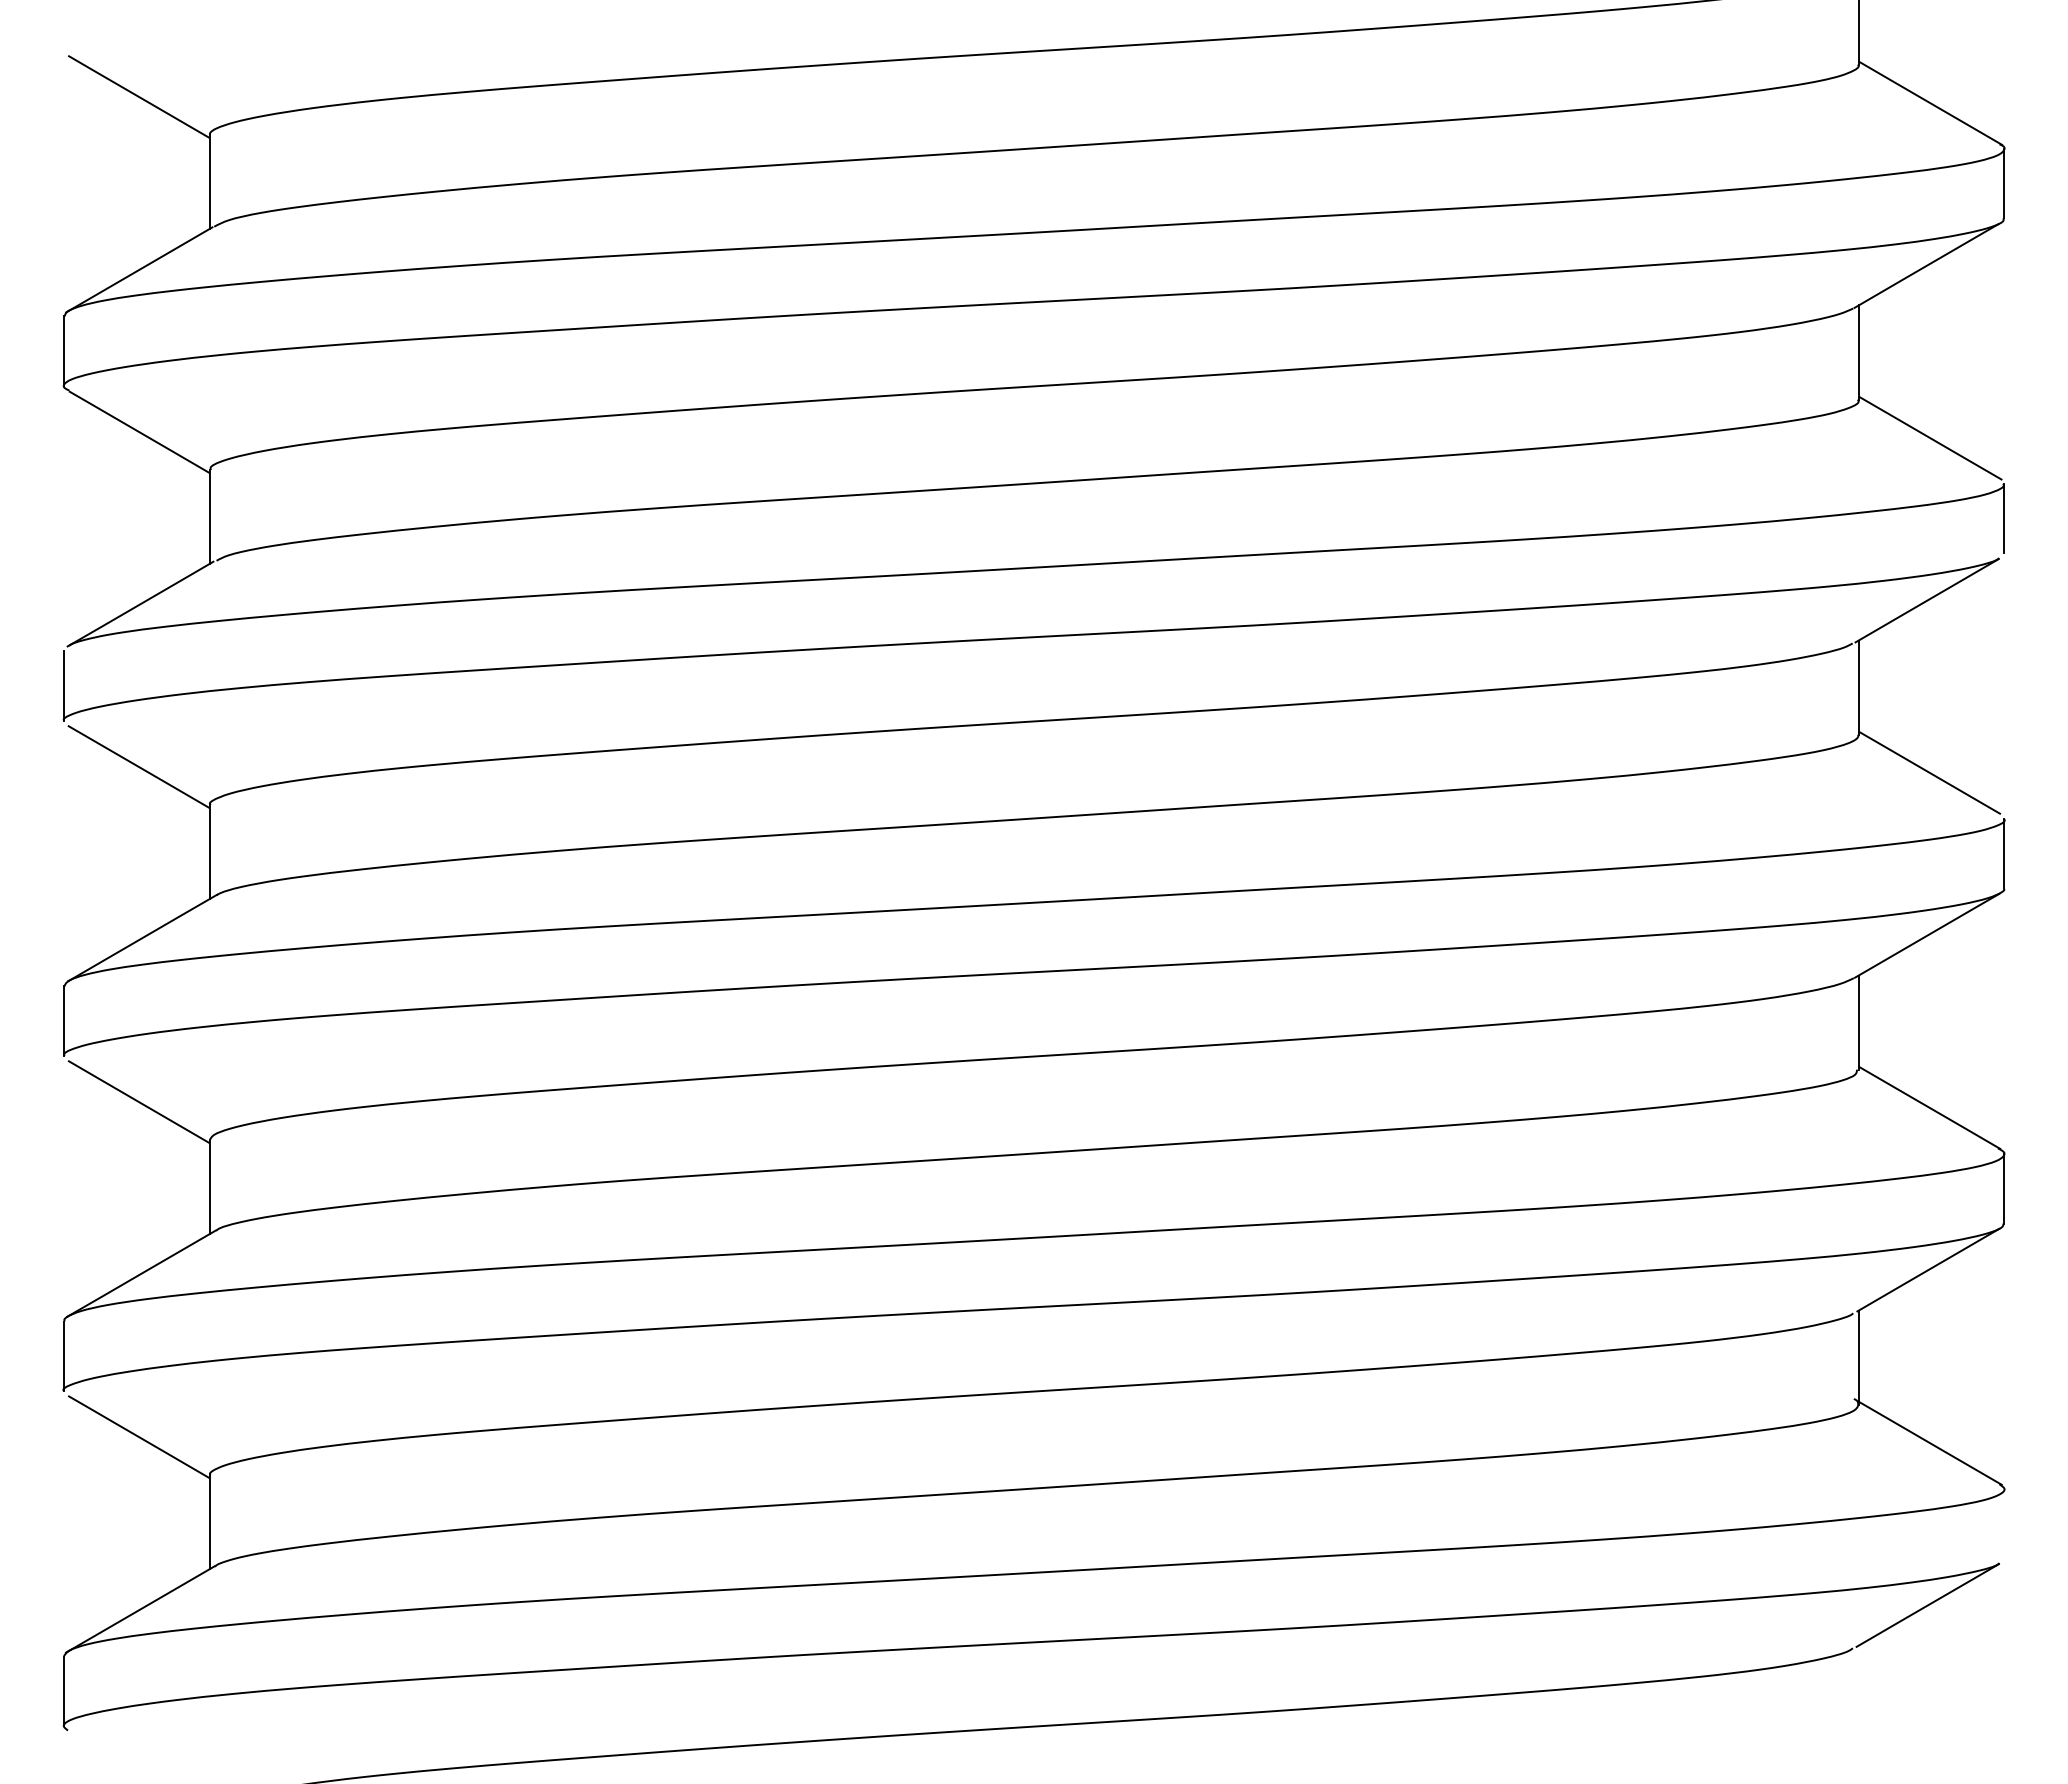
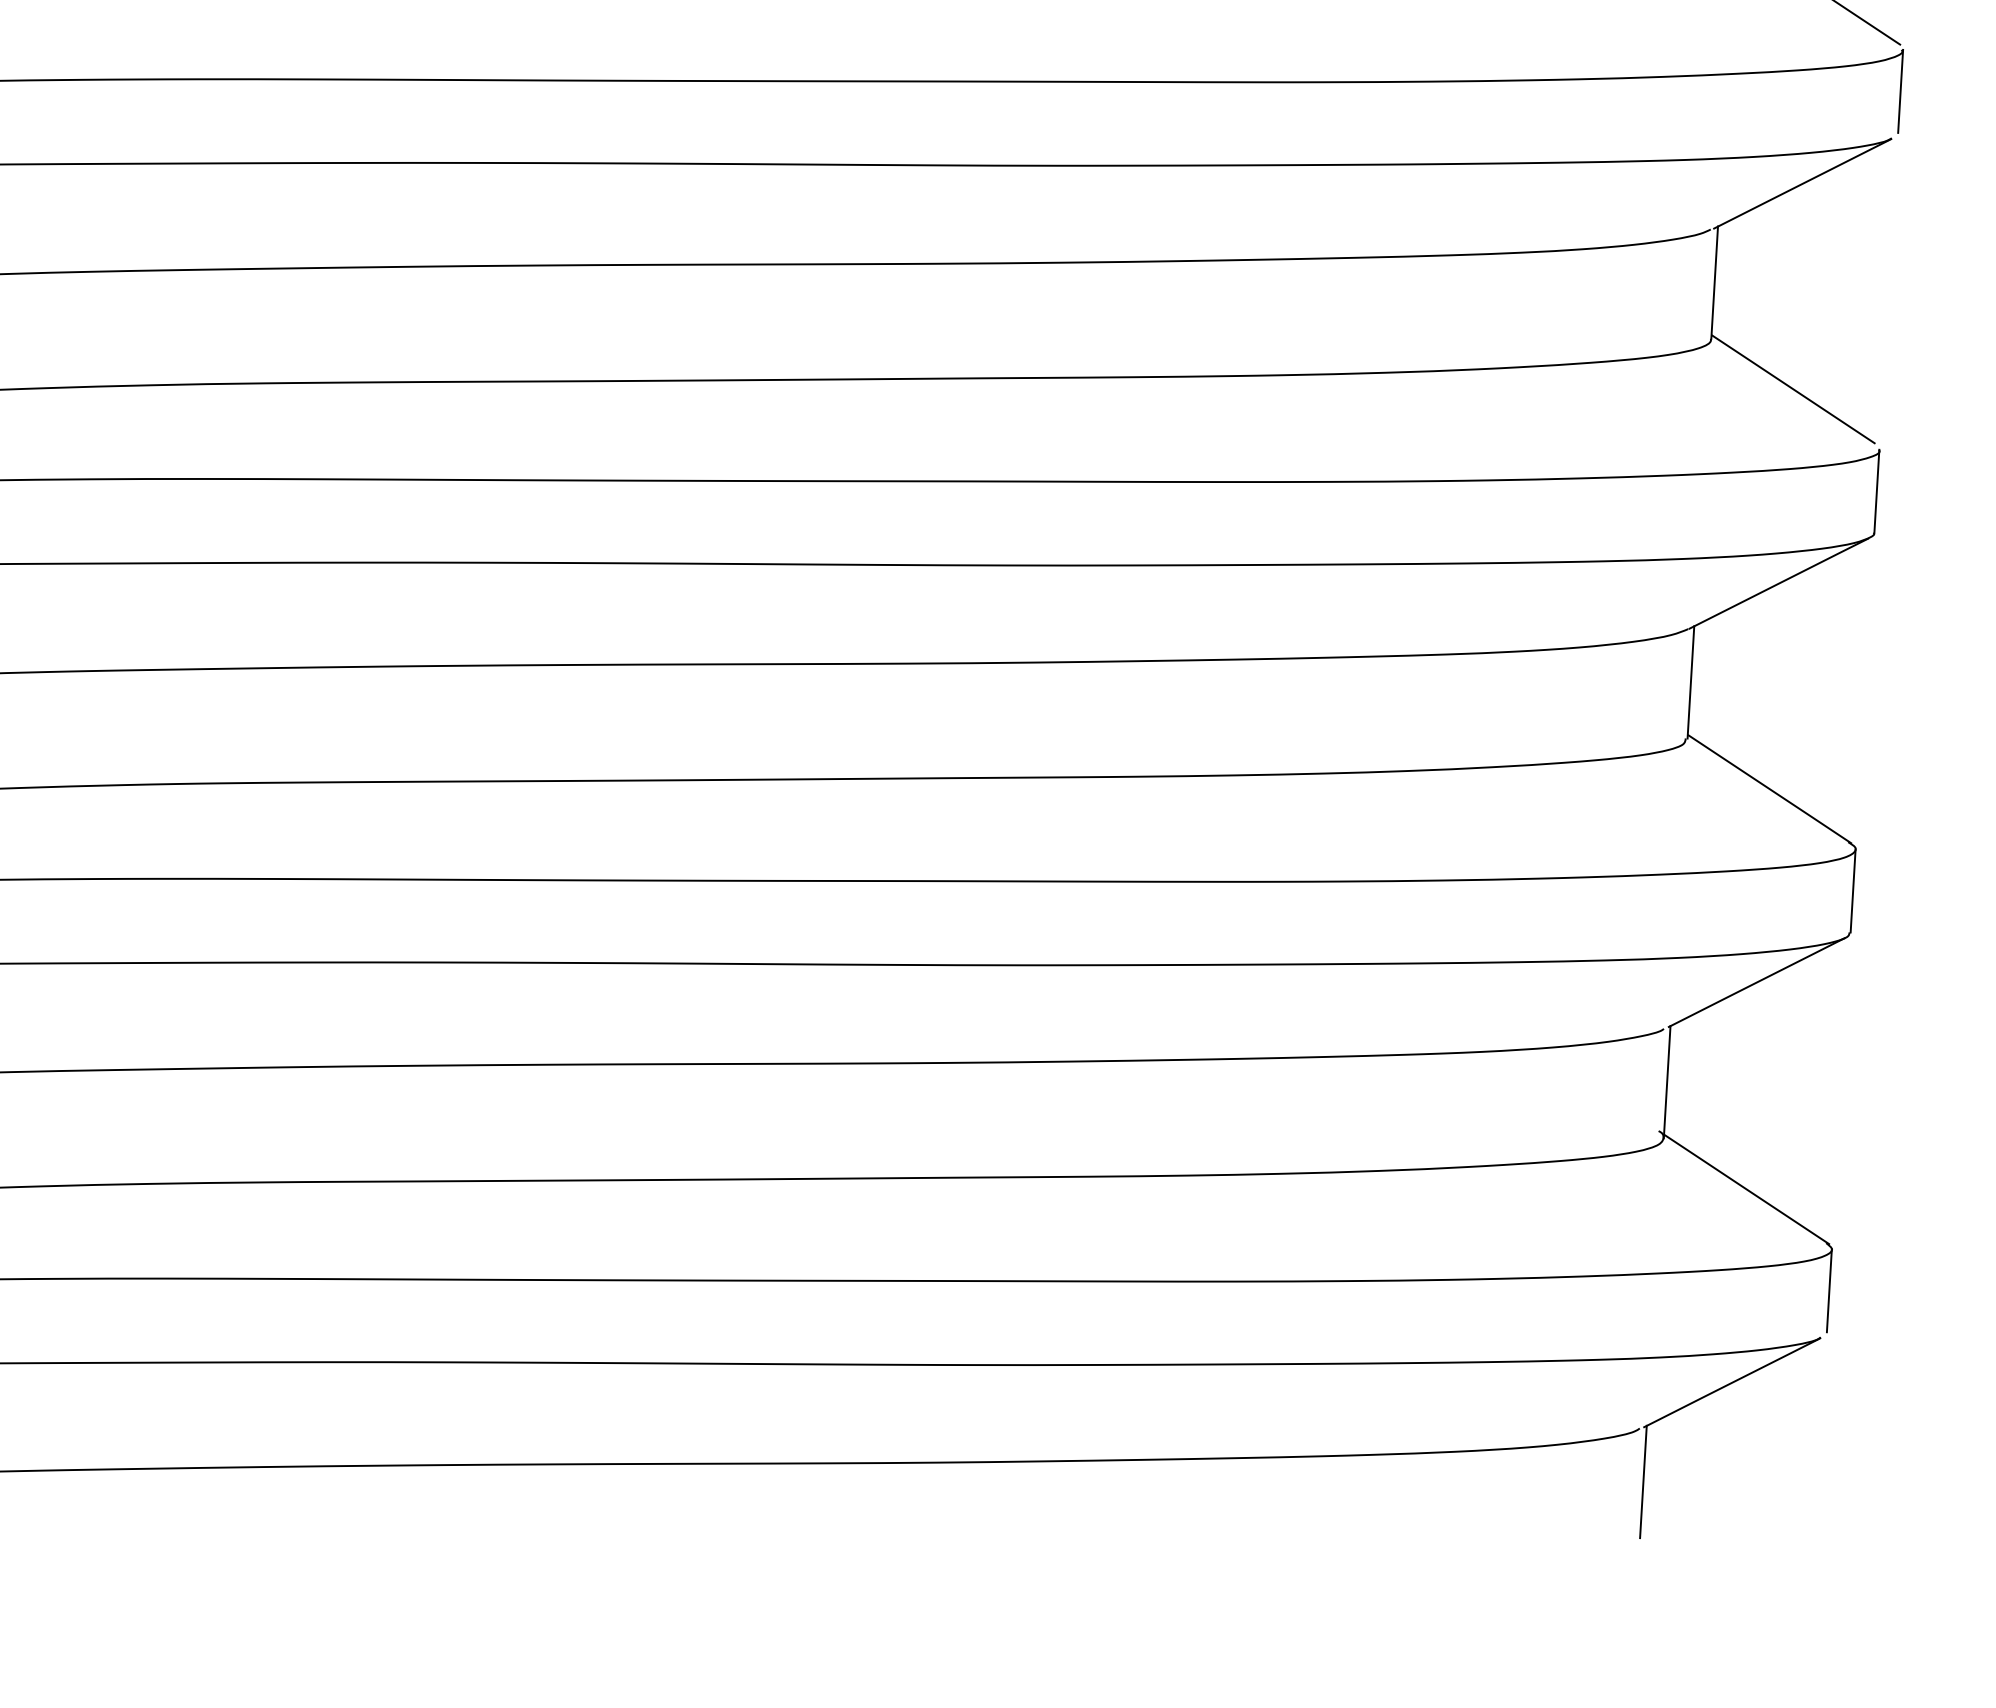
line: (2004, 1523) -> (1829, 1290), added
line: (1858, 1692) -> (1643, 1481), added

